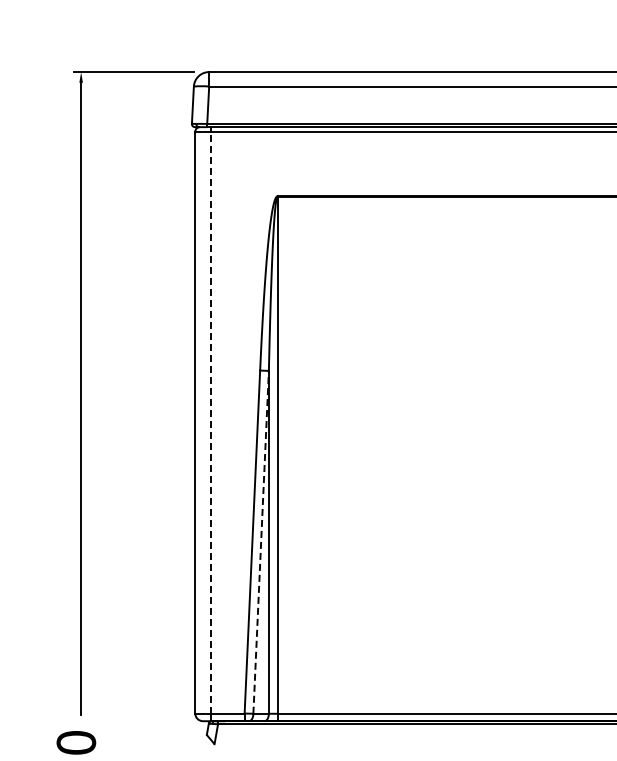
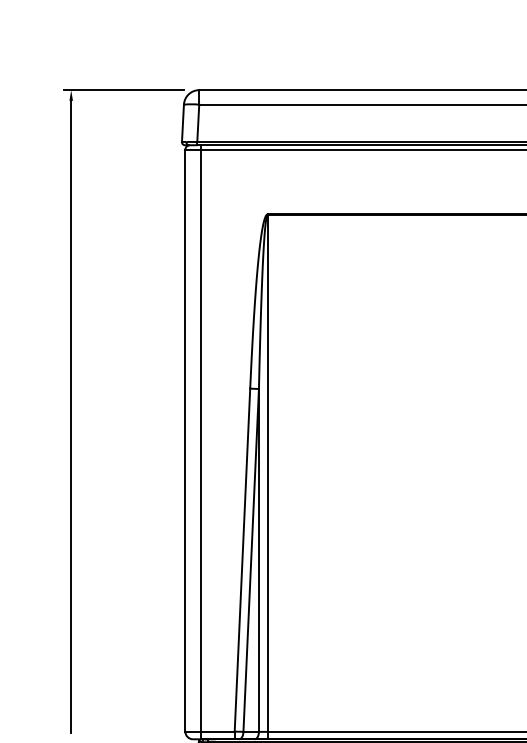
line: (210, 422) -> (200, 440), dashed -> solid
line: (261, 542) -> (251, 560), dashed -> solid

